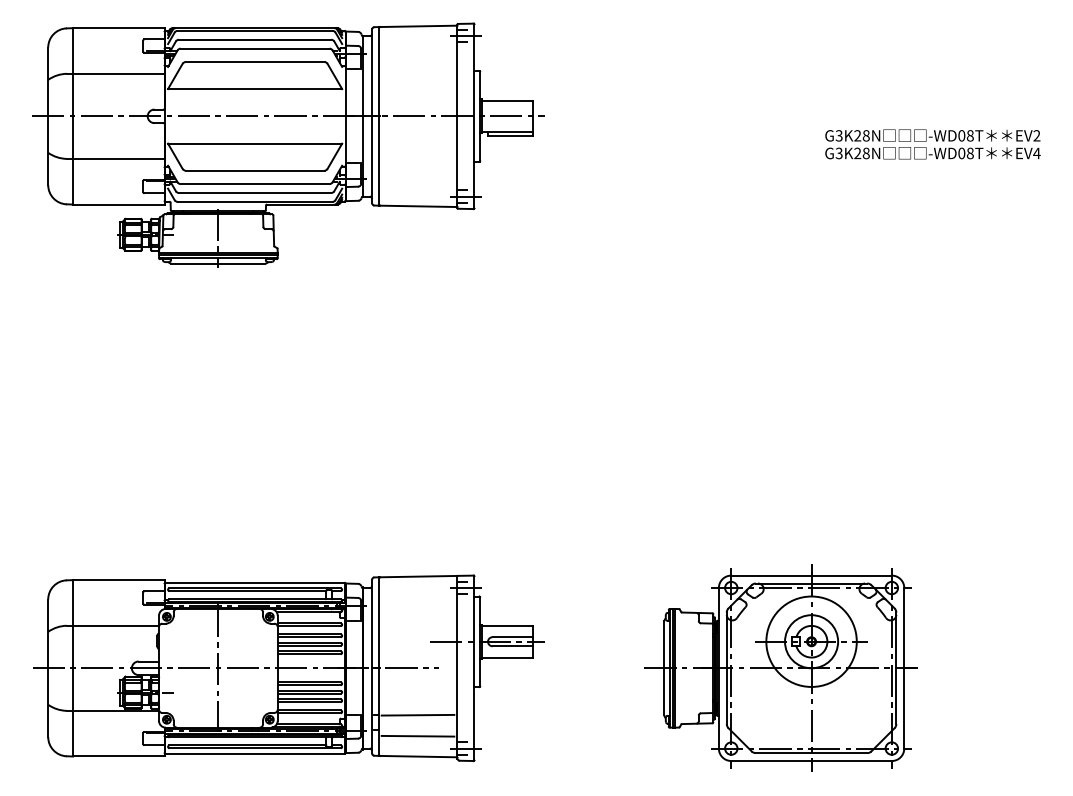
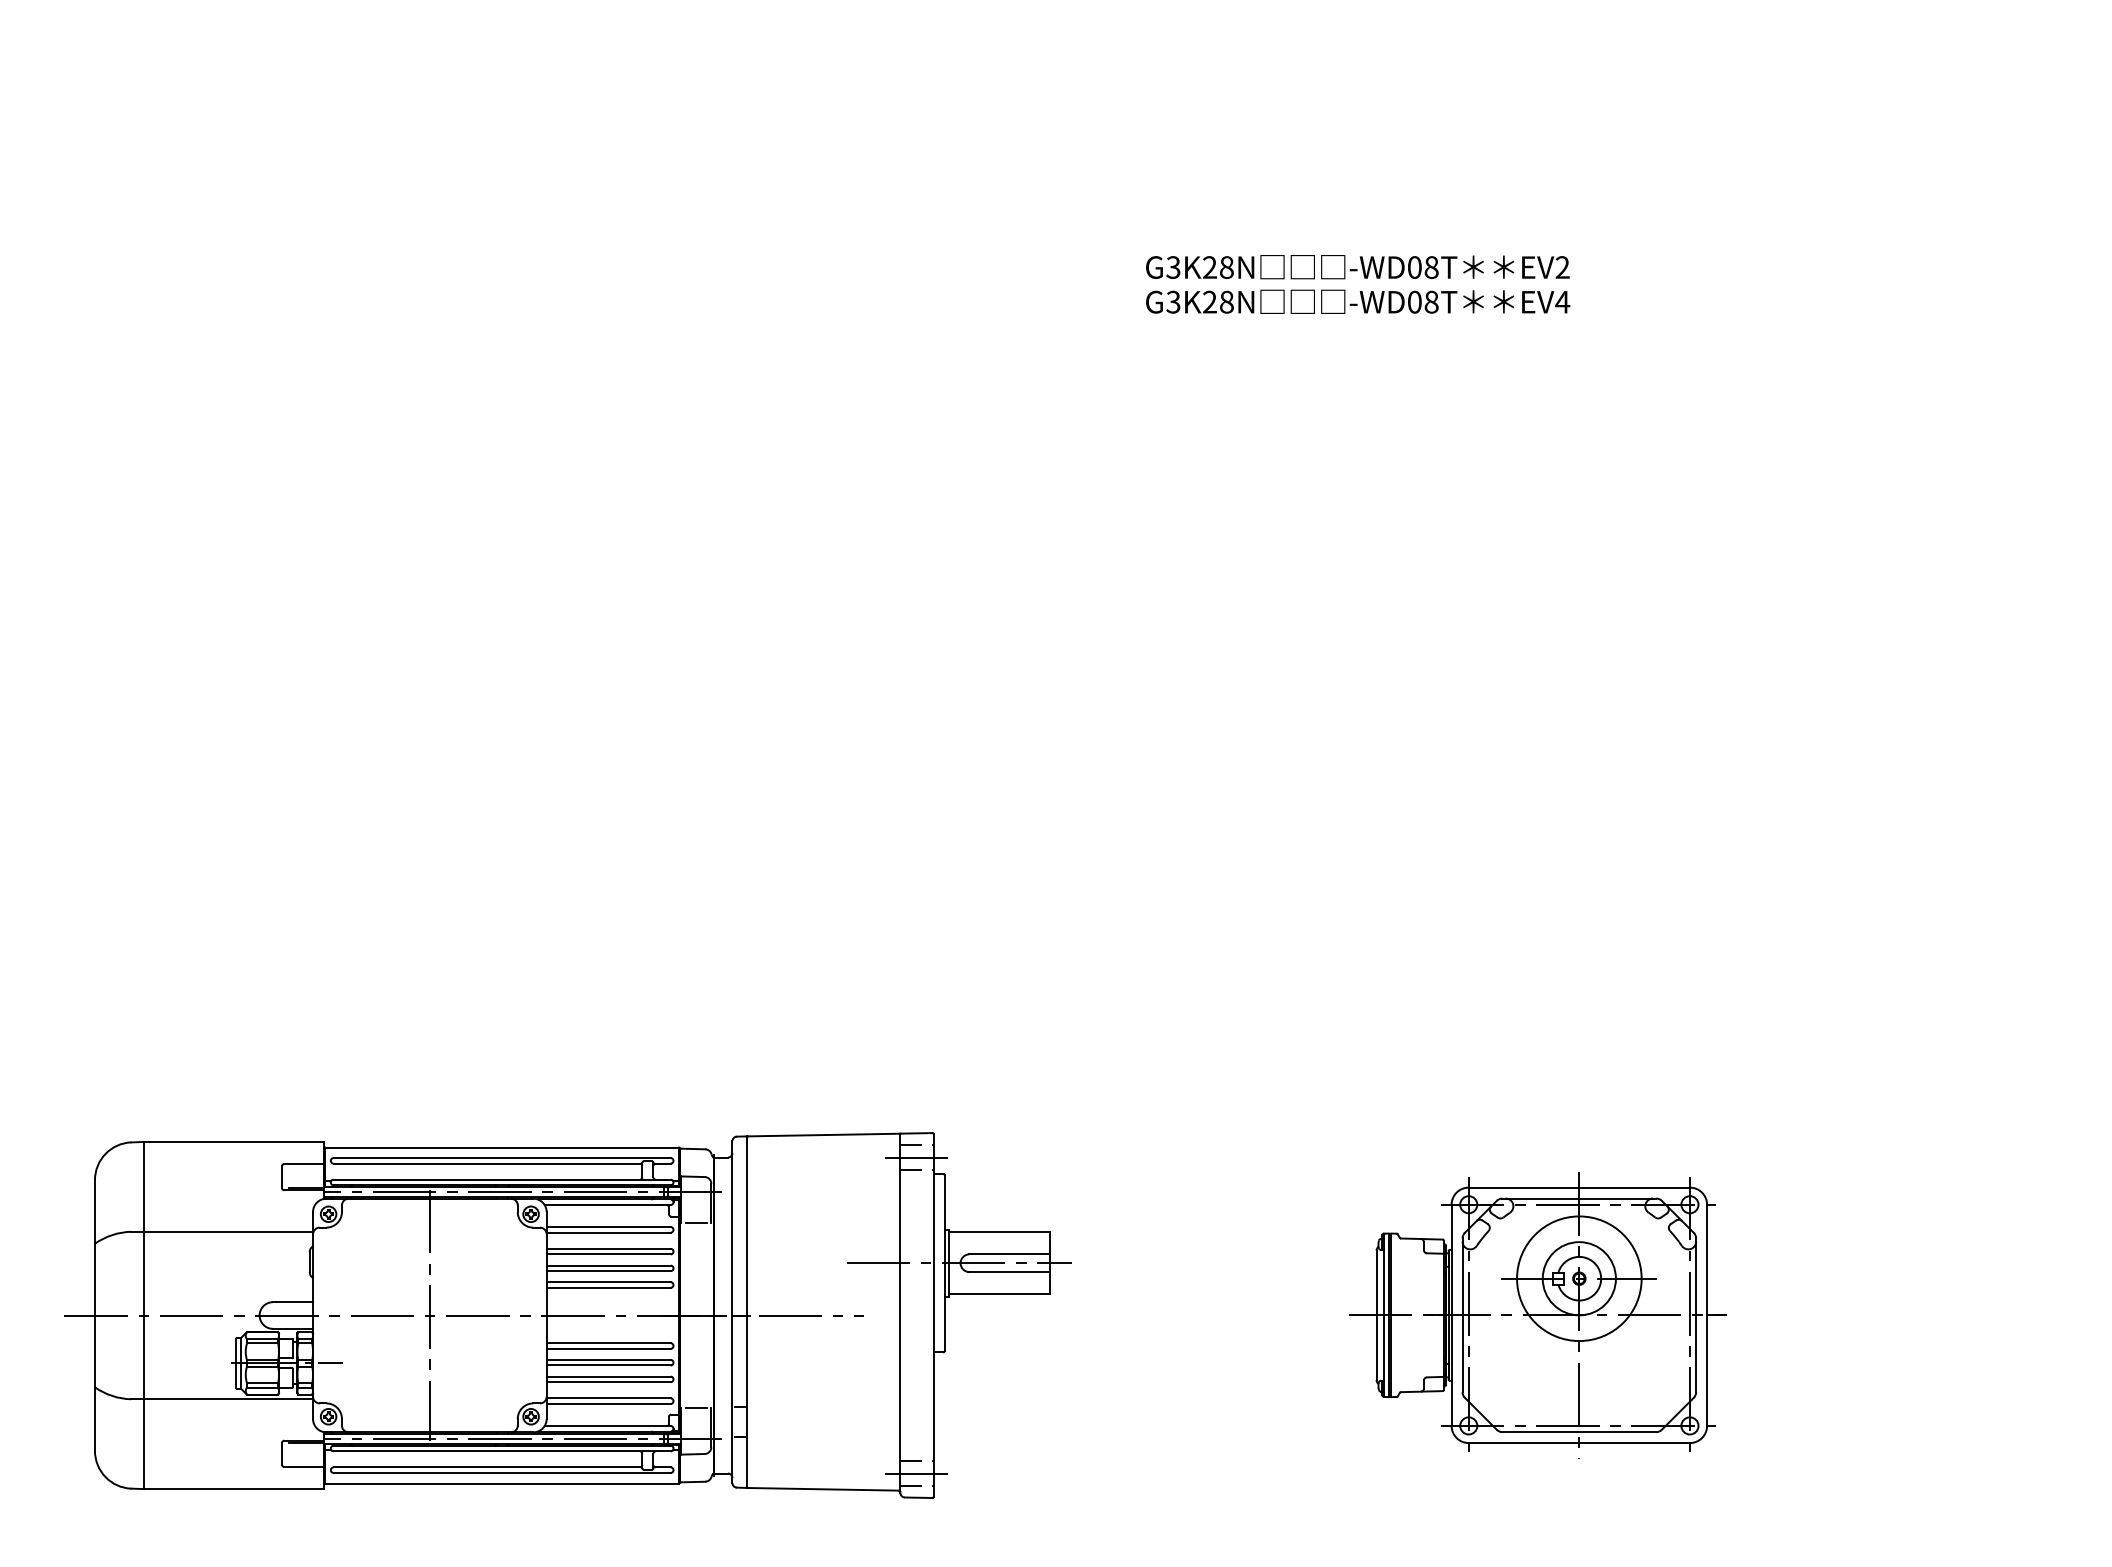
part: (288, 144) -> (567, 284), removed
text: (932, 144) -> (1357, 284), moved
part: (780, 667) -> (1536, 1313), size x0.7
line: (417, 714) -> (821, 1406), removed
line: (417, 735) -> (821, 1447), removed

